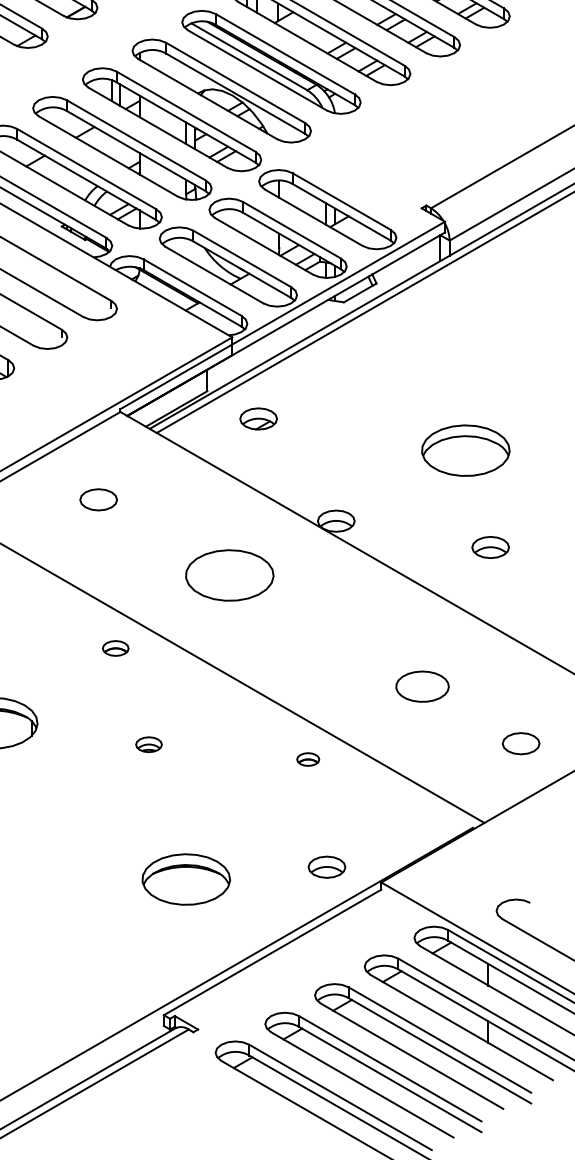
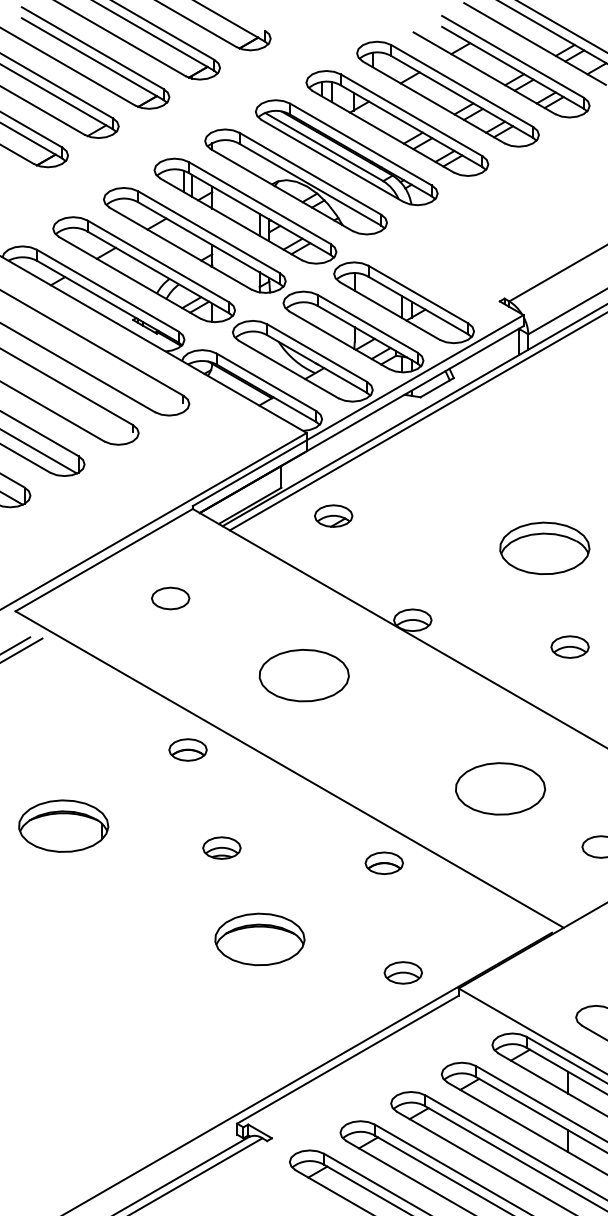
part: (115, 647) -> (187, 749), size x1.43
part: (422, 686) -> (500, 788), size x1.67
part: (148, 744) -> (221, 847), size x1.43
part: (307, 758) -> (383, 862), size x1.67
part: (185, 879) -> (259, 939), moved

